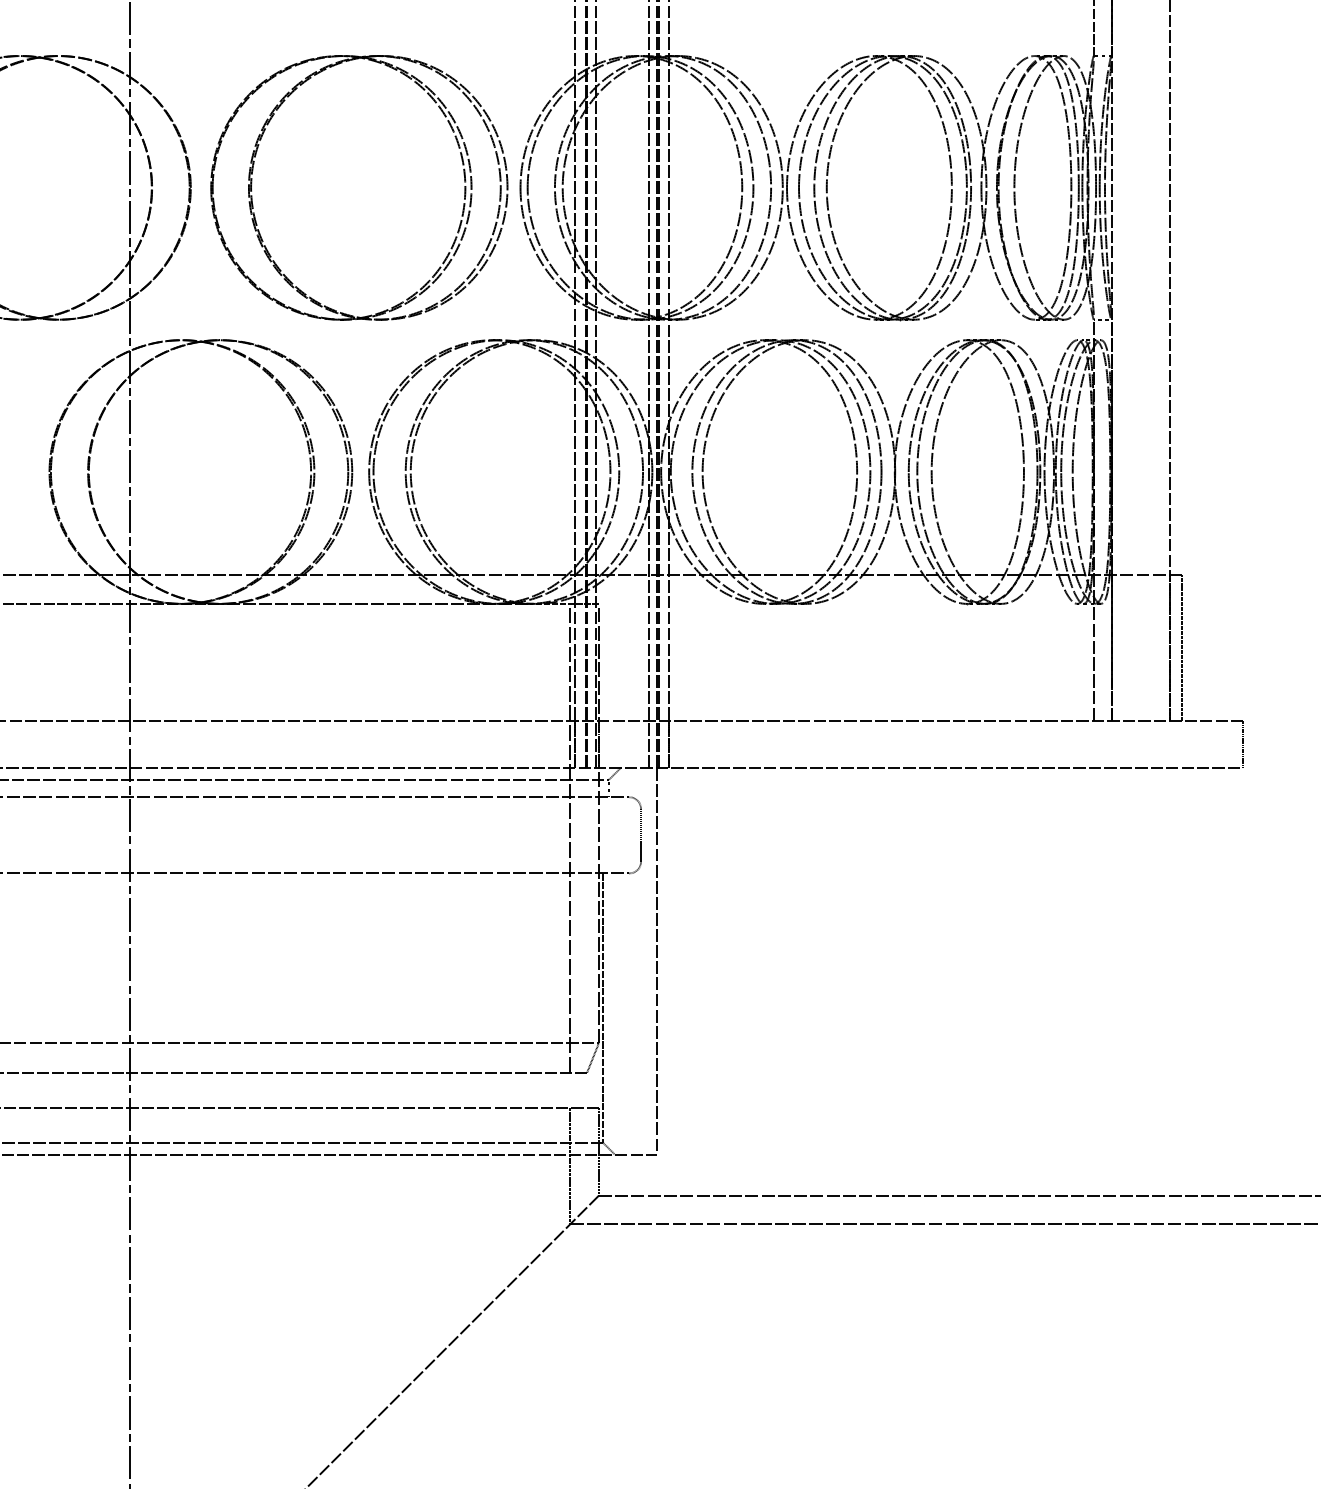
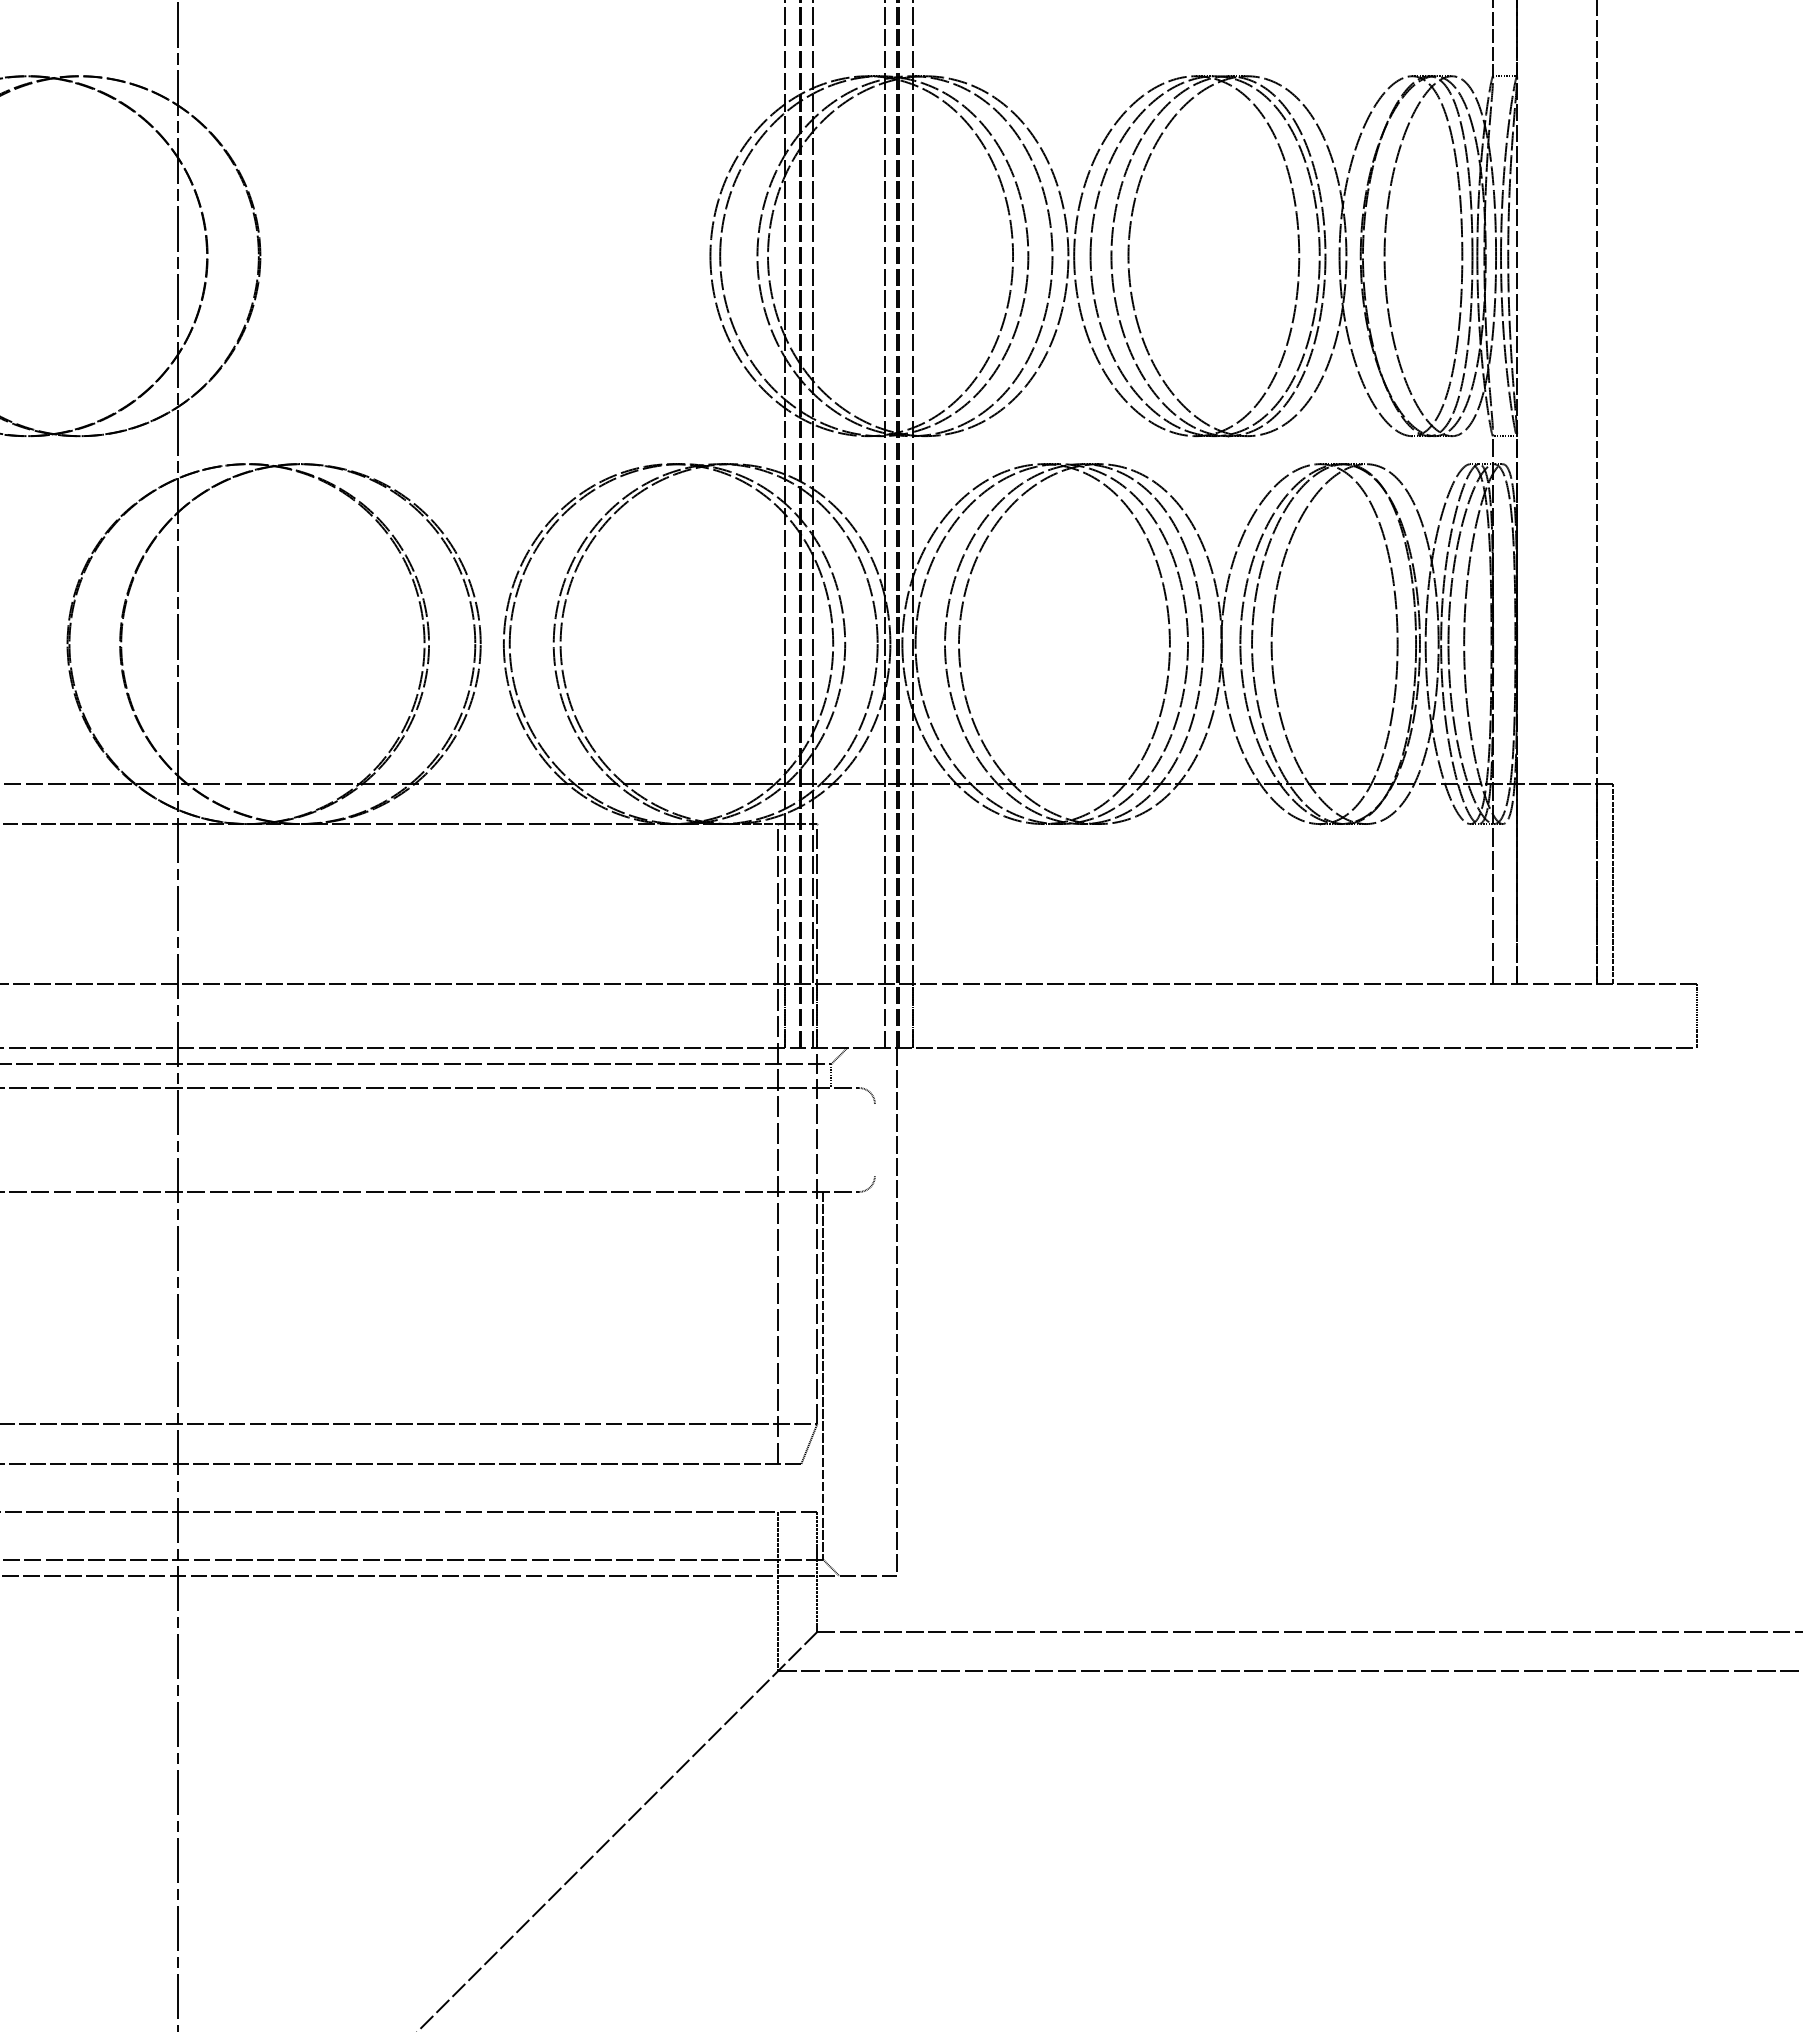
part: (464, 196) -> (633, 267), removed
line: (640, 834) -> (874, 1139), removed

